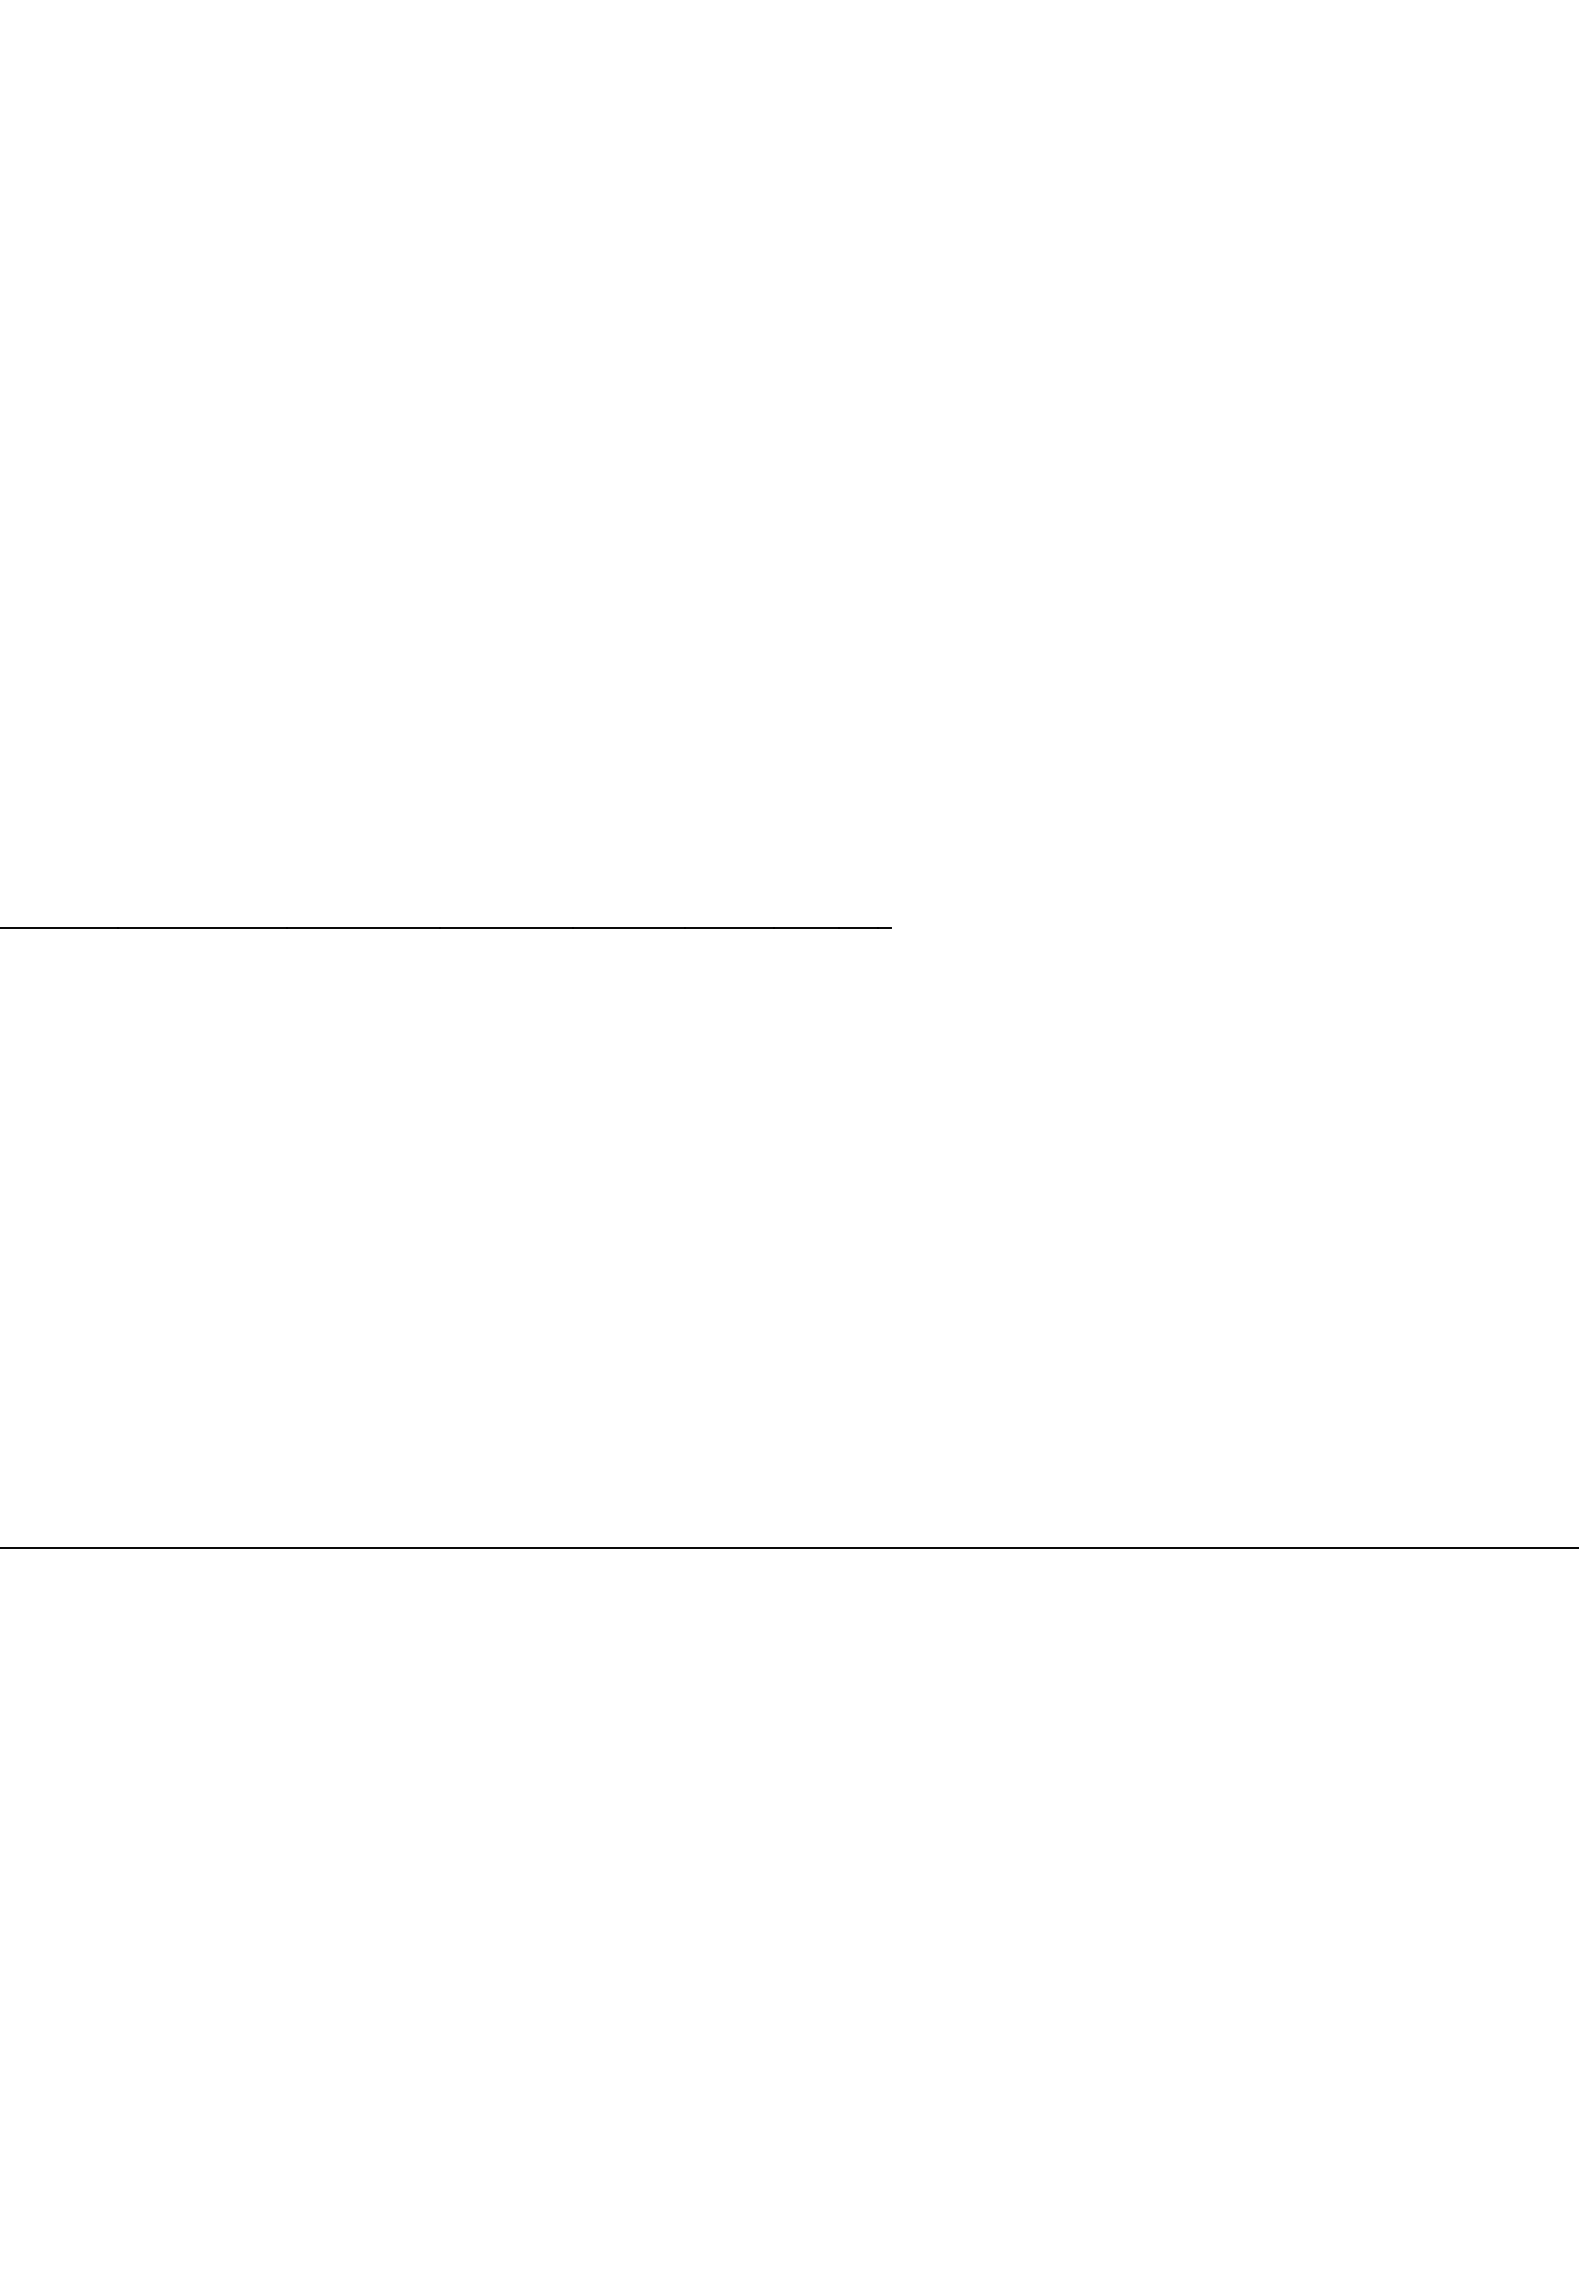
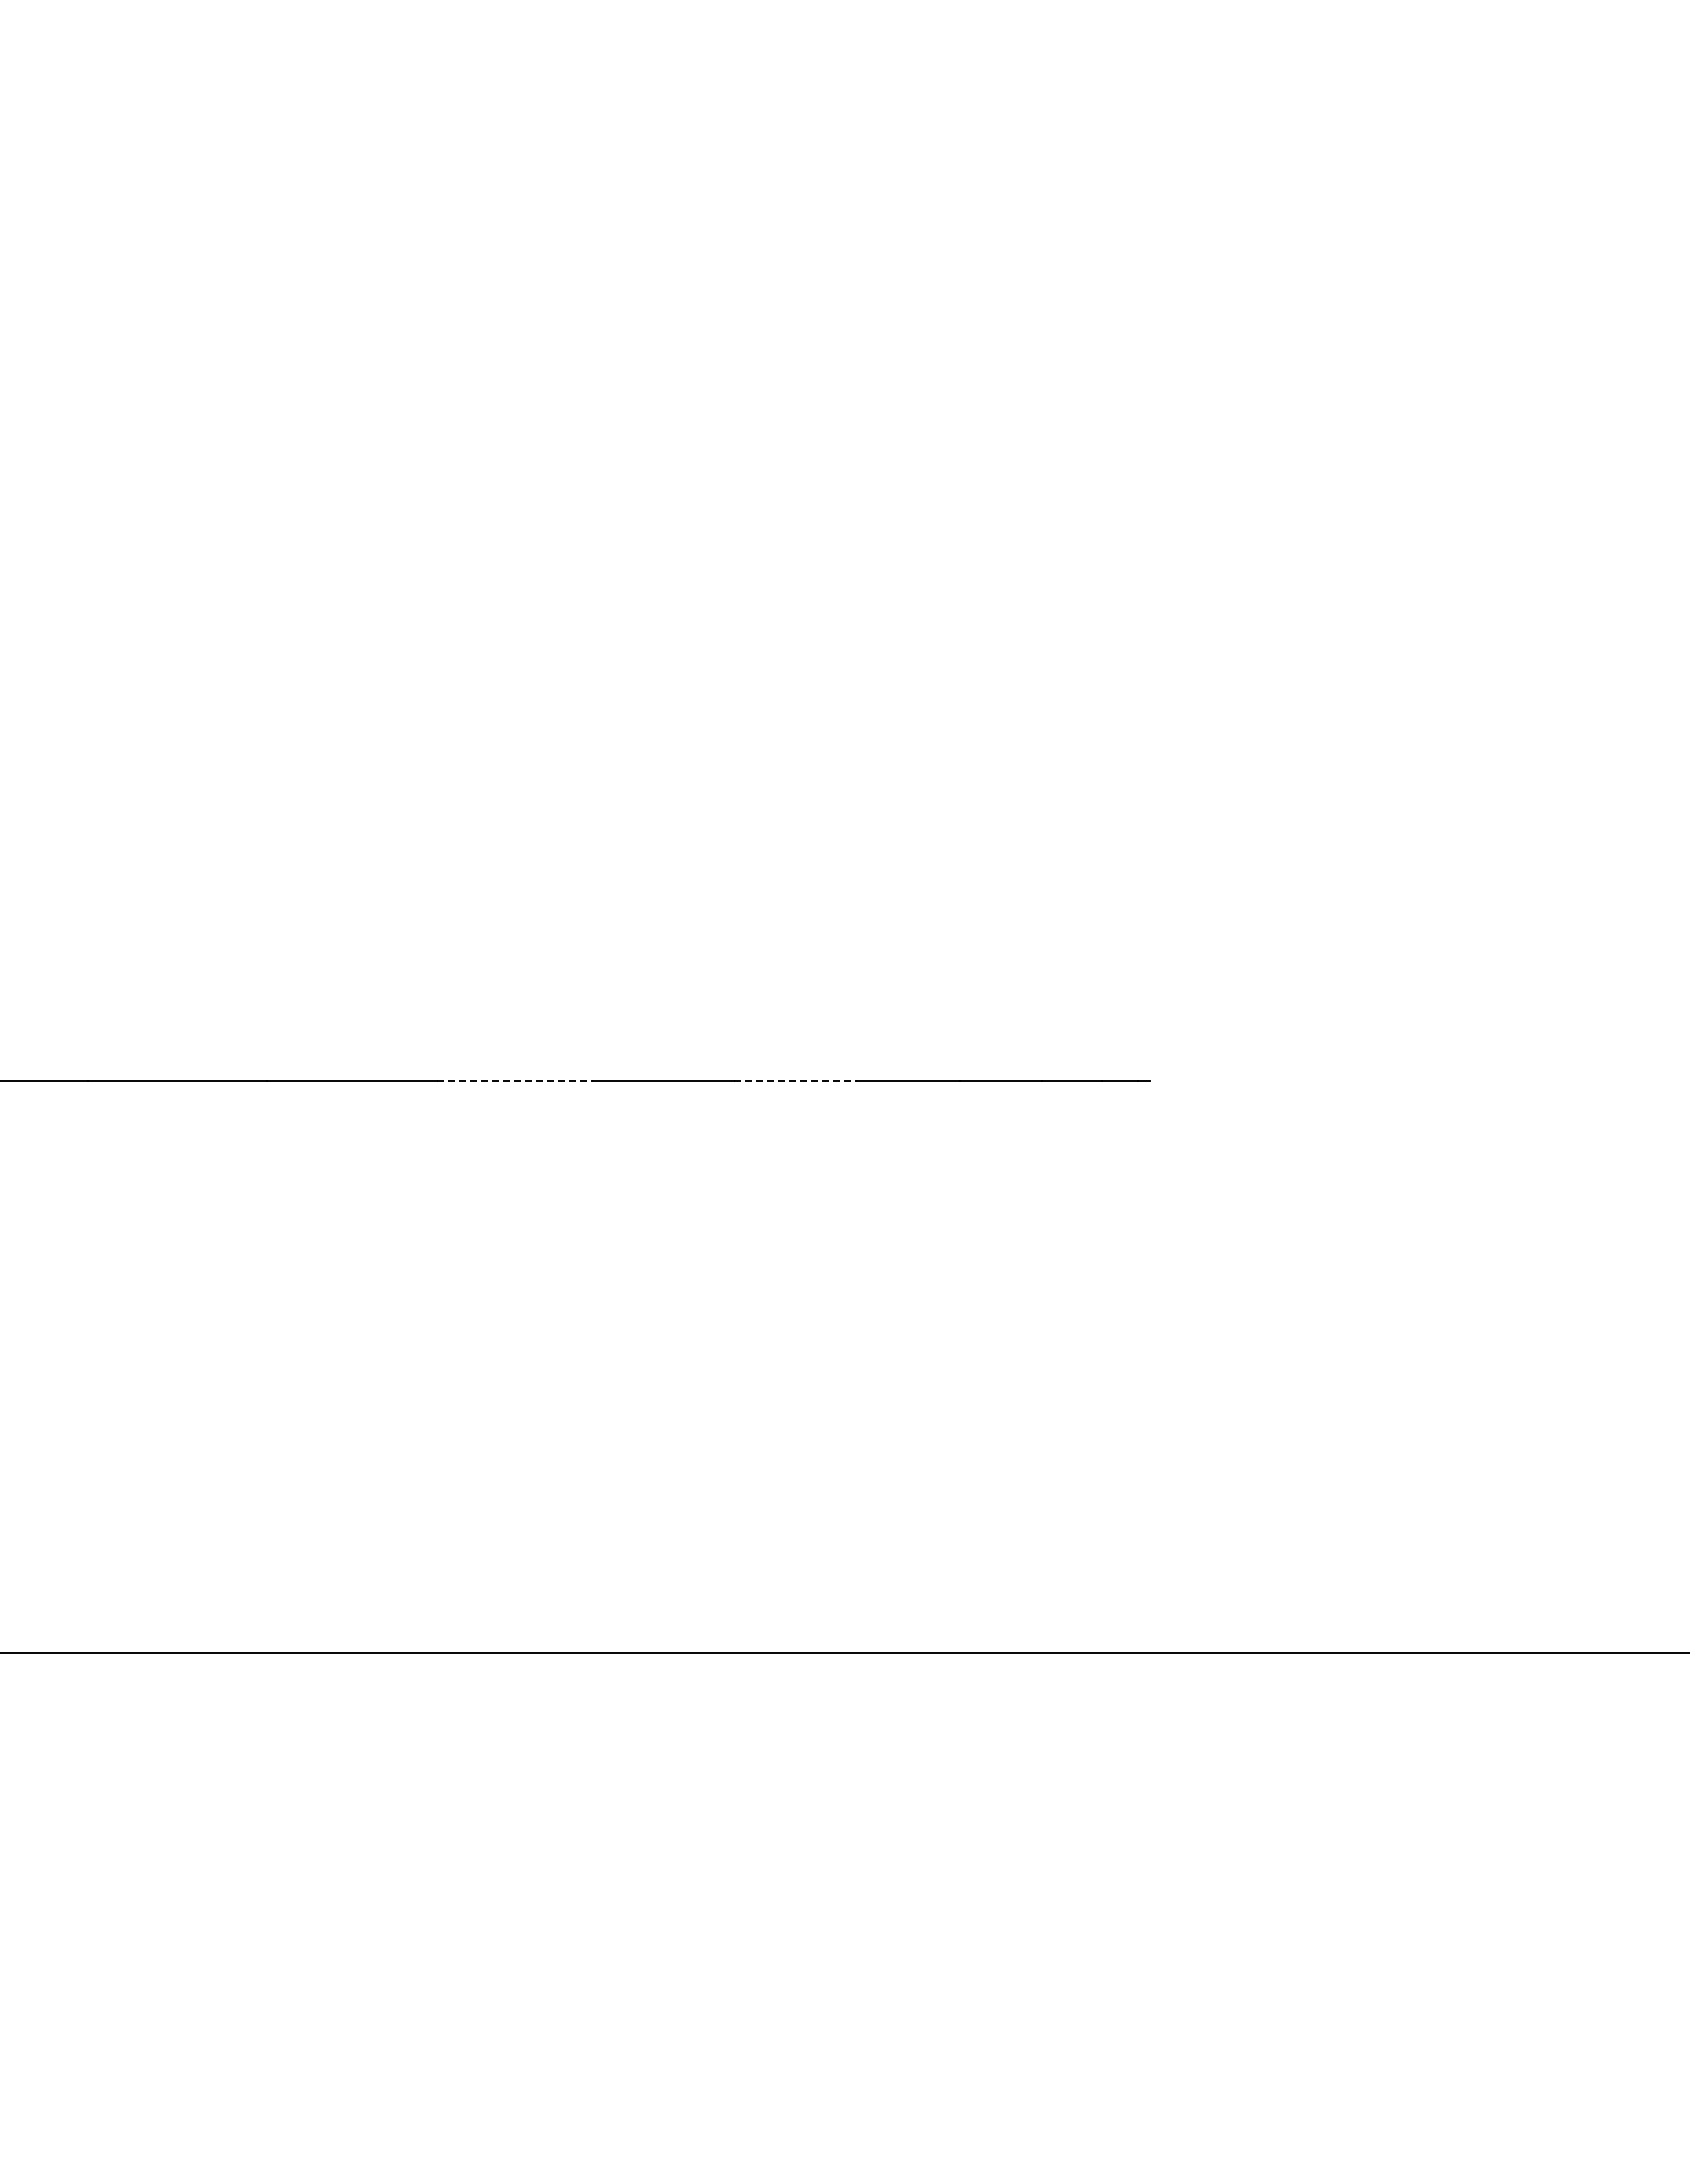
line: (203, 927) -> (515, 1080), solid -> dashed
line: (506, 927) -> (795, 1080), solid -> dashed

